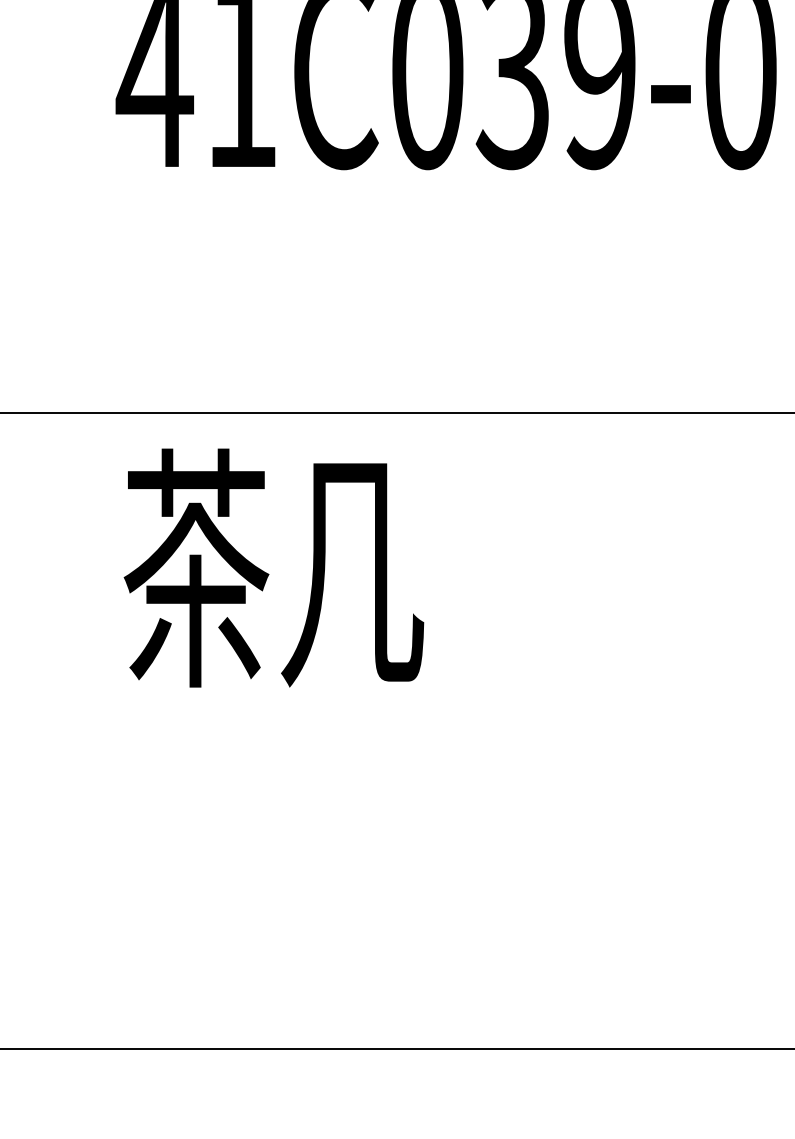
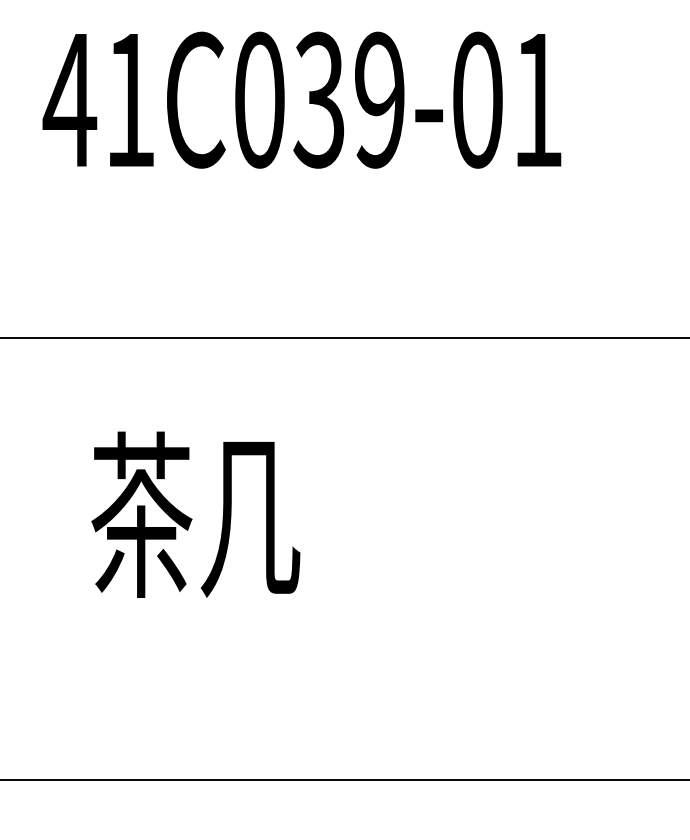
text: (273, 567) -> (195, 514), moved

